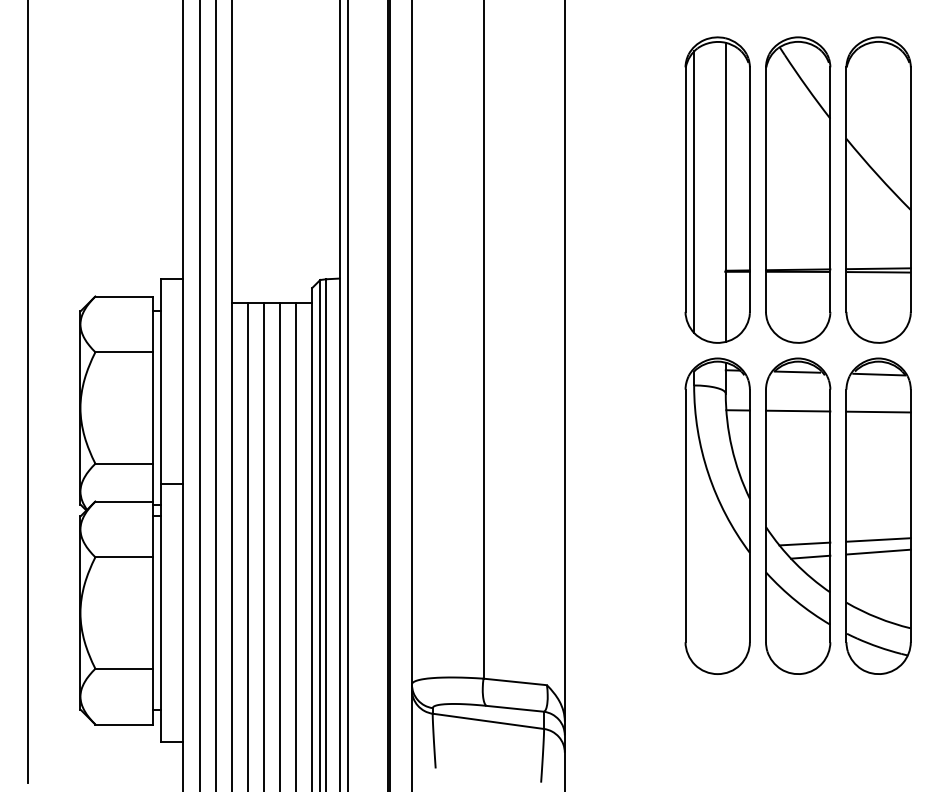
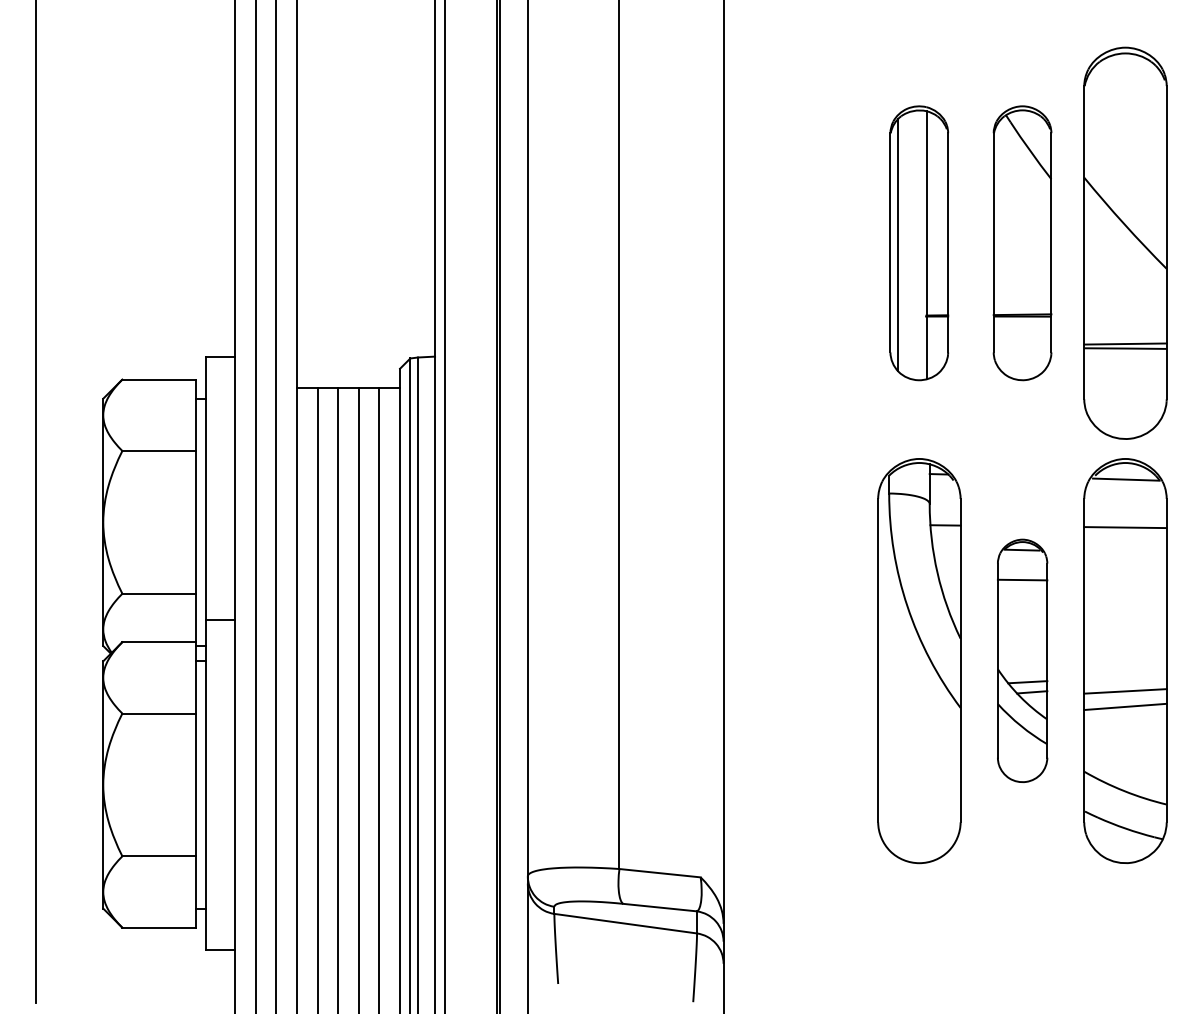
part: (717, 189) -> (919, 242), size x0.7
part: (798, 189) -> (1022, 242), size x0.7
part: (798, 515) -> (1022, 660), size x0.6

